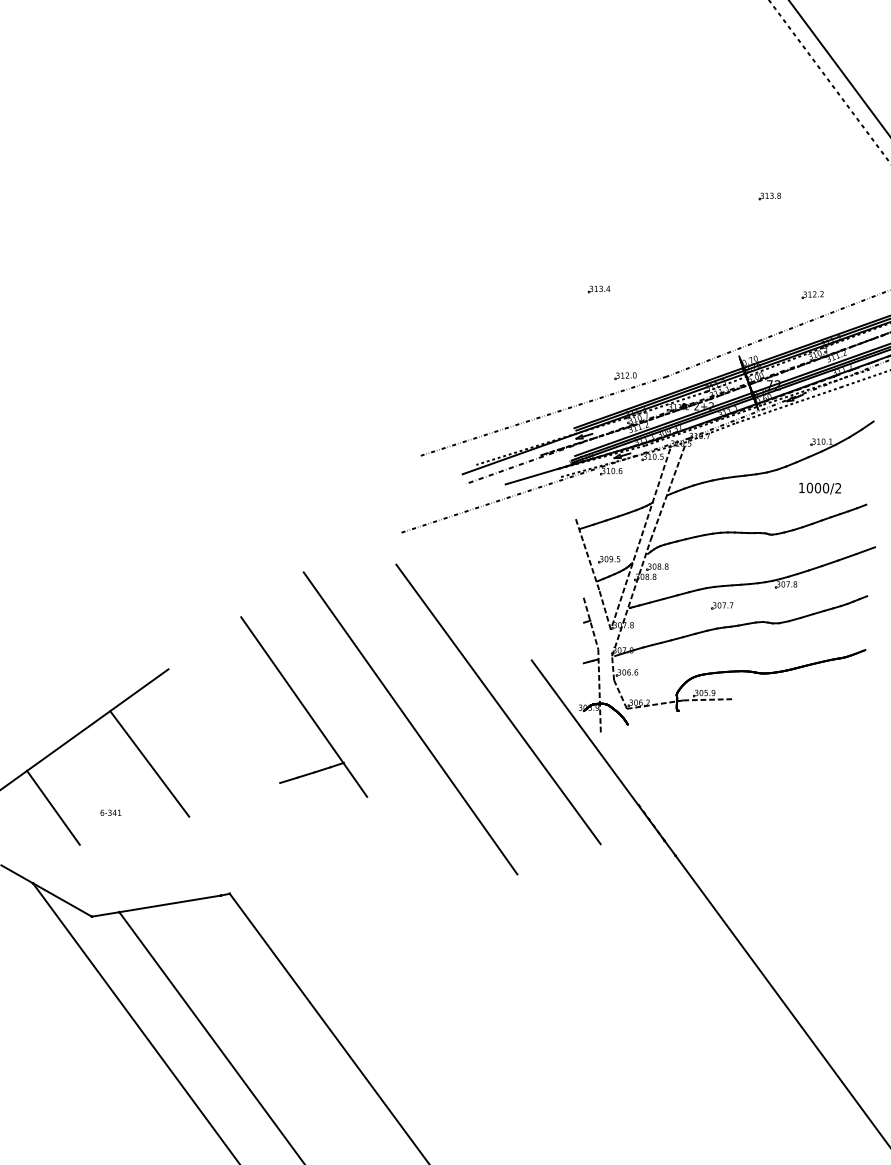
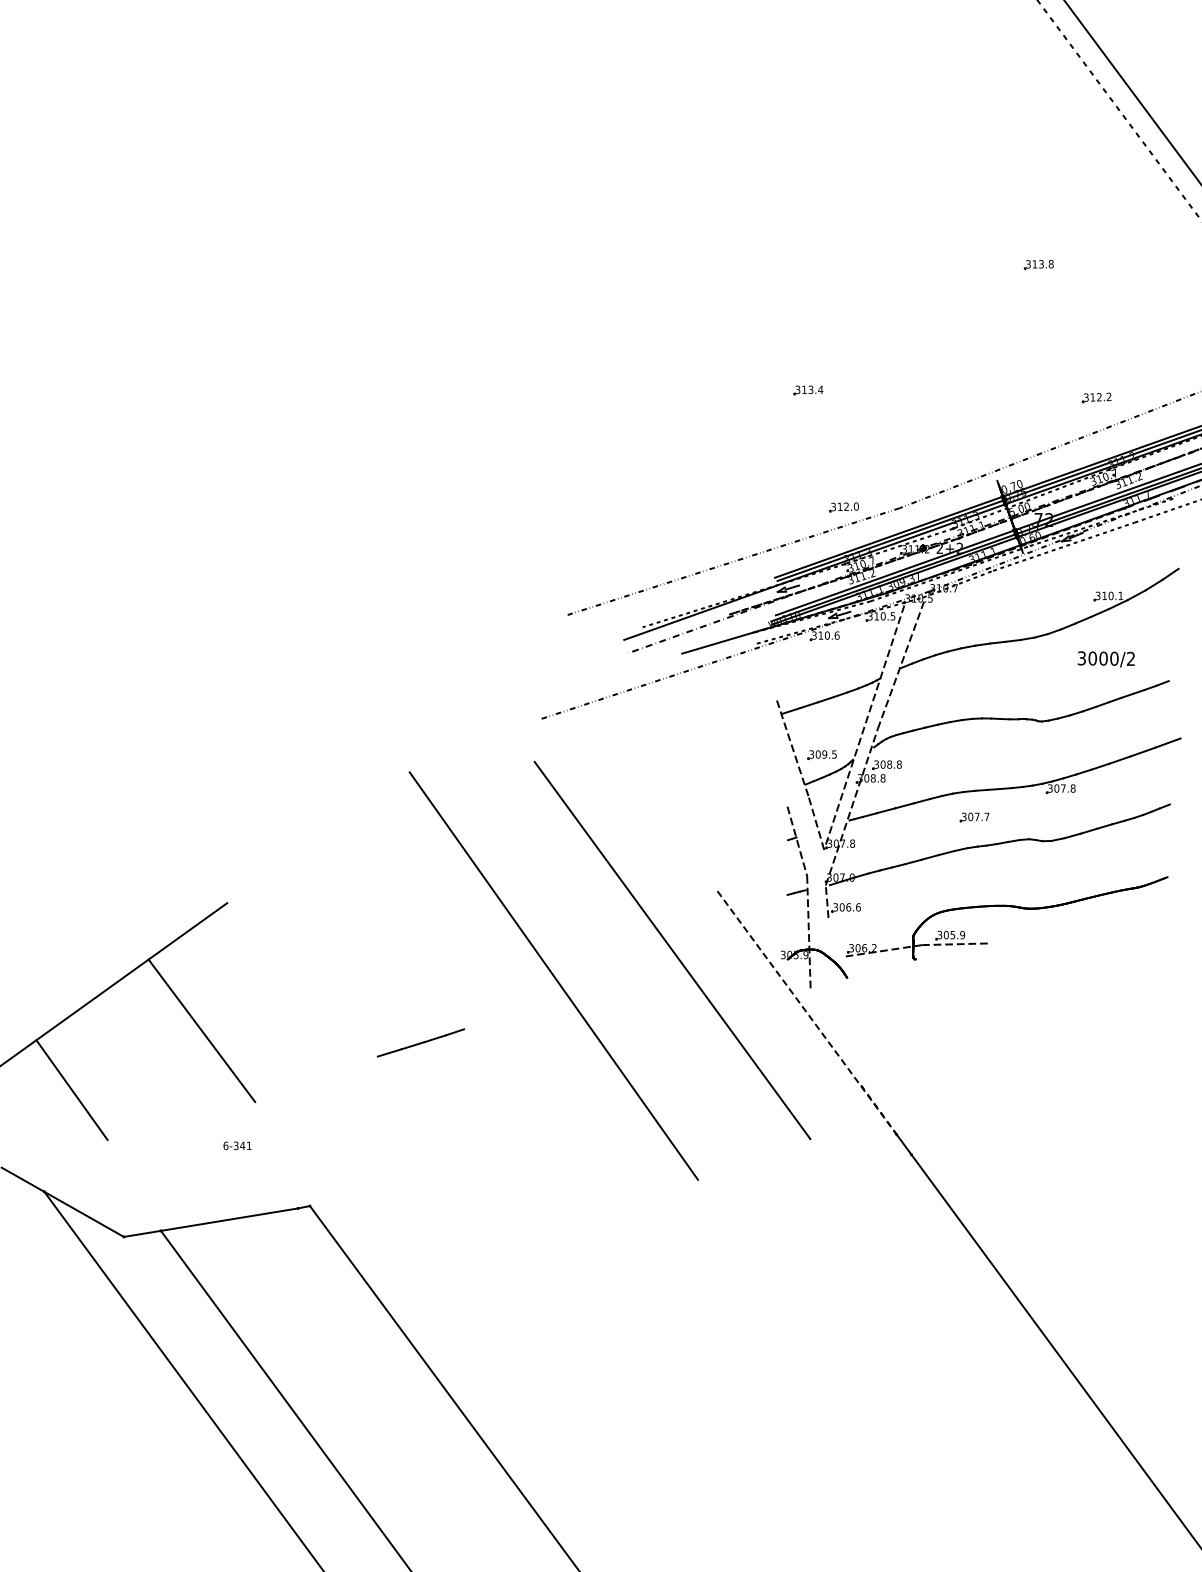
text: (801, 488) -> (1081, 658), 1000/2 -> 3000/2
line: (620, 694) -> (836, 937), removed
line: (304, 706) -> (410, 953), removed
line: (598, 751) -> (807, 1013), solid -> dashed
text: (110, 812) -> (237, 1145), moved

